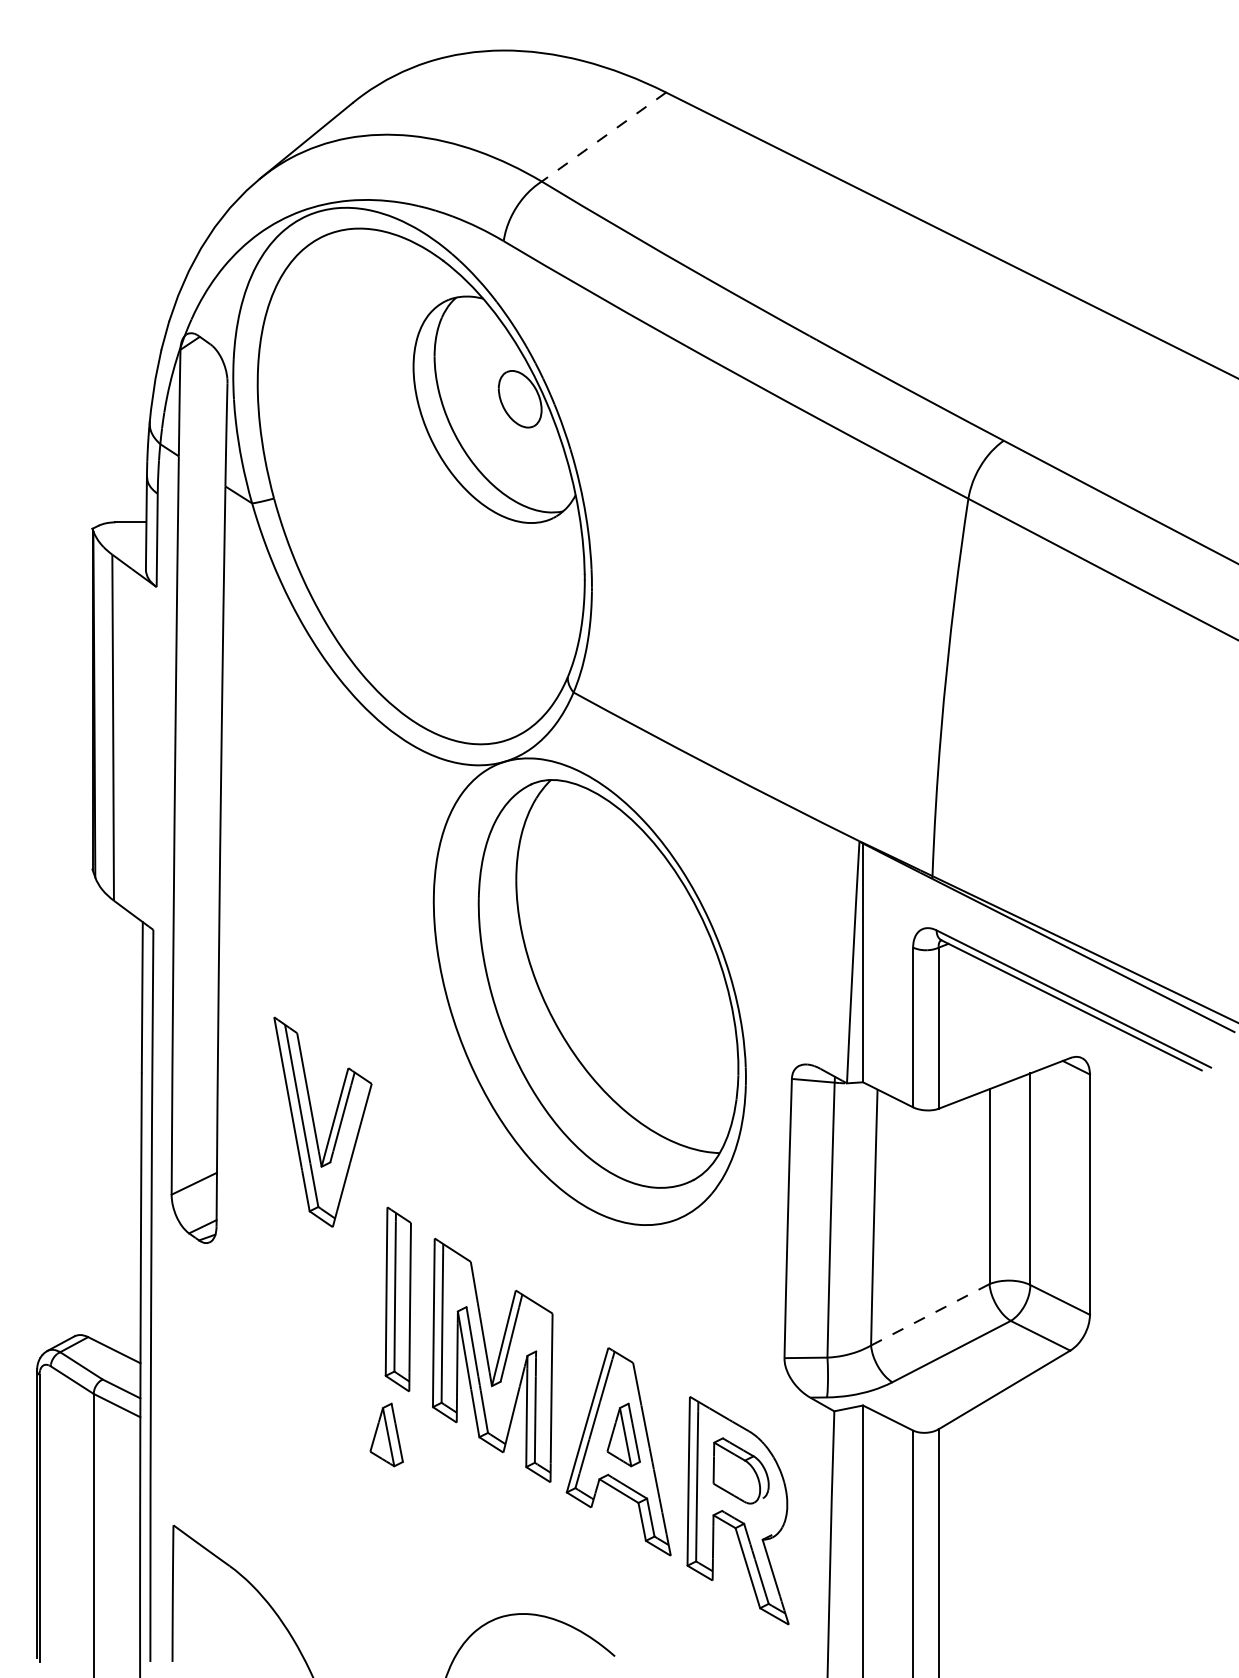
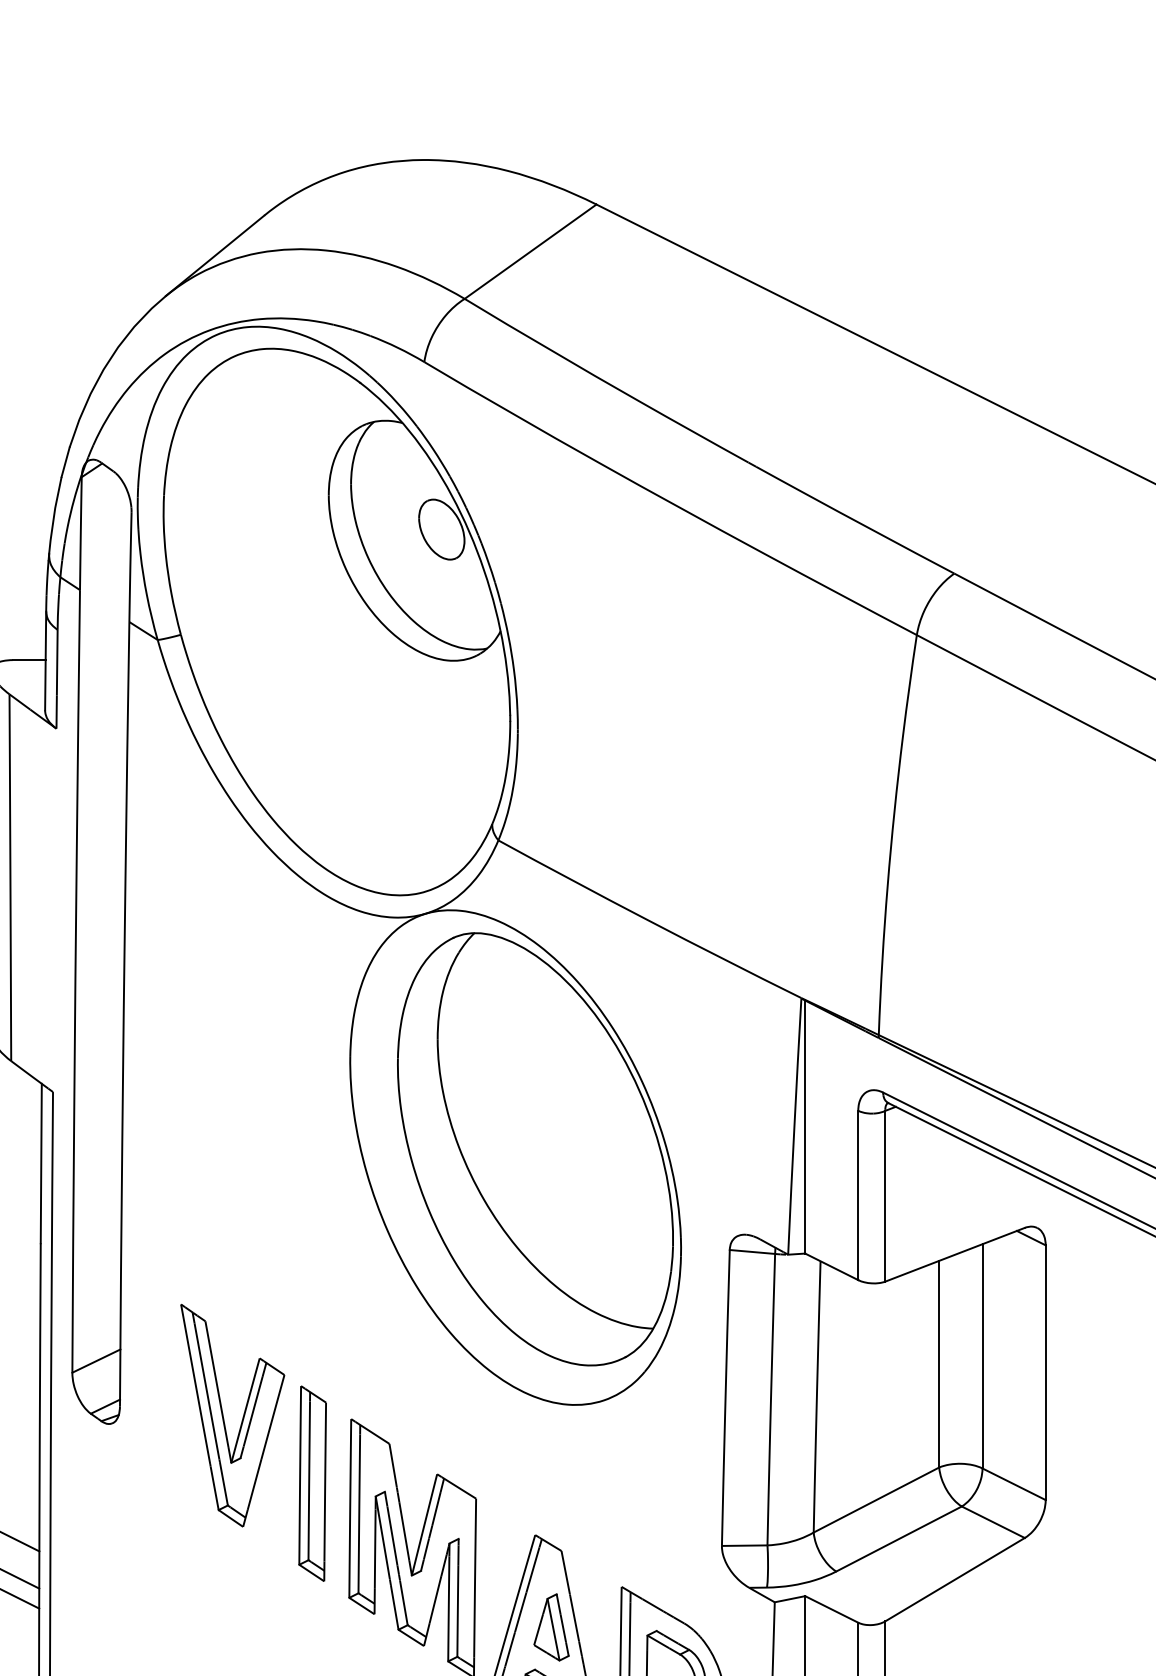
line: (603, 137) -> (530, 252), dashed -> solid
part: (314, 1121) -> (223, 1414), moved
line: (930, 1314) -> (876, 1499), dashed -> solid
part: (386, 1434) -> (300, 1626), removed

